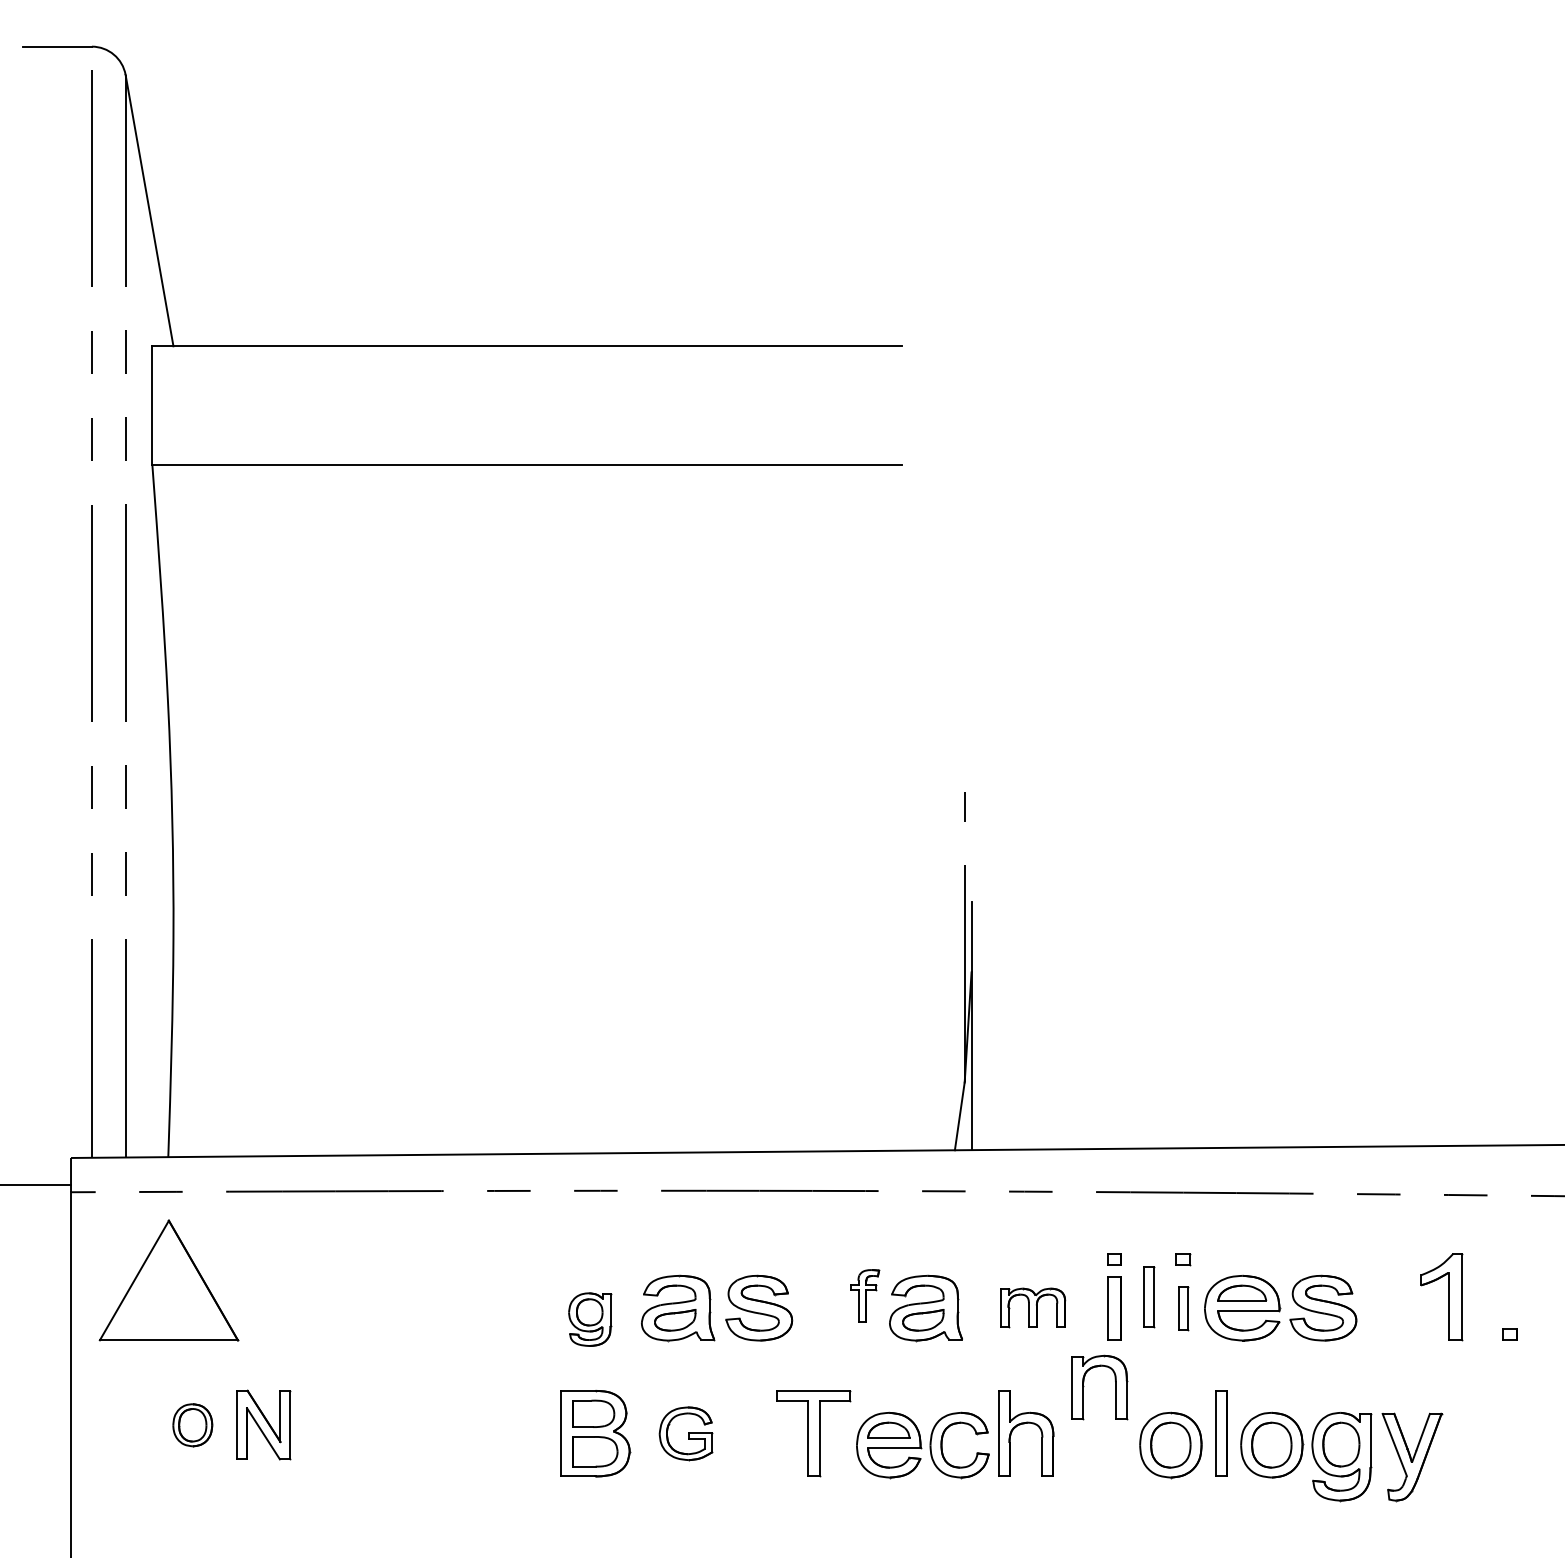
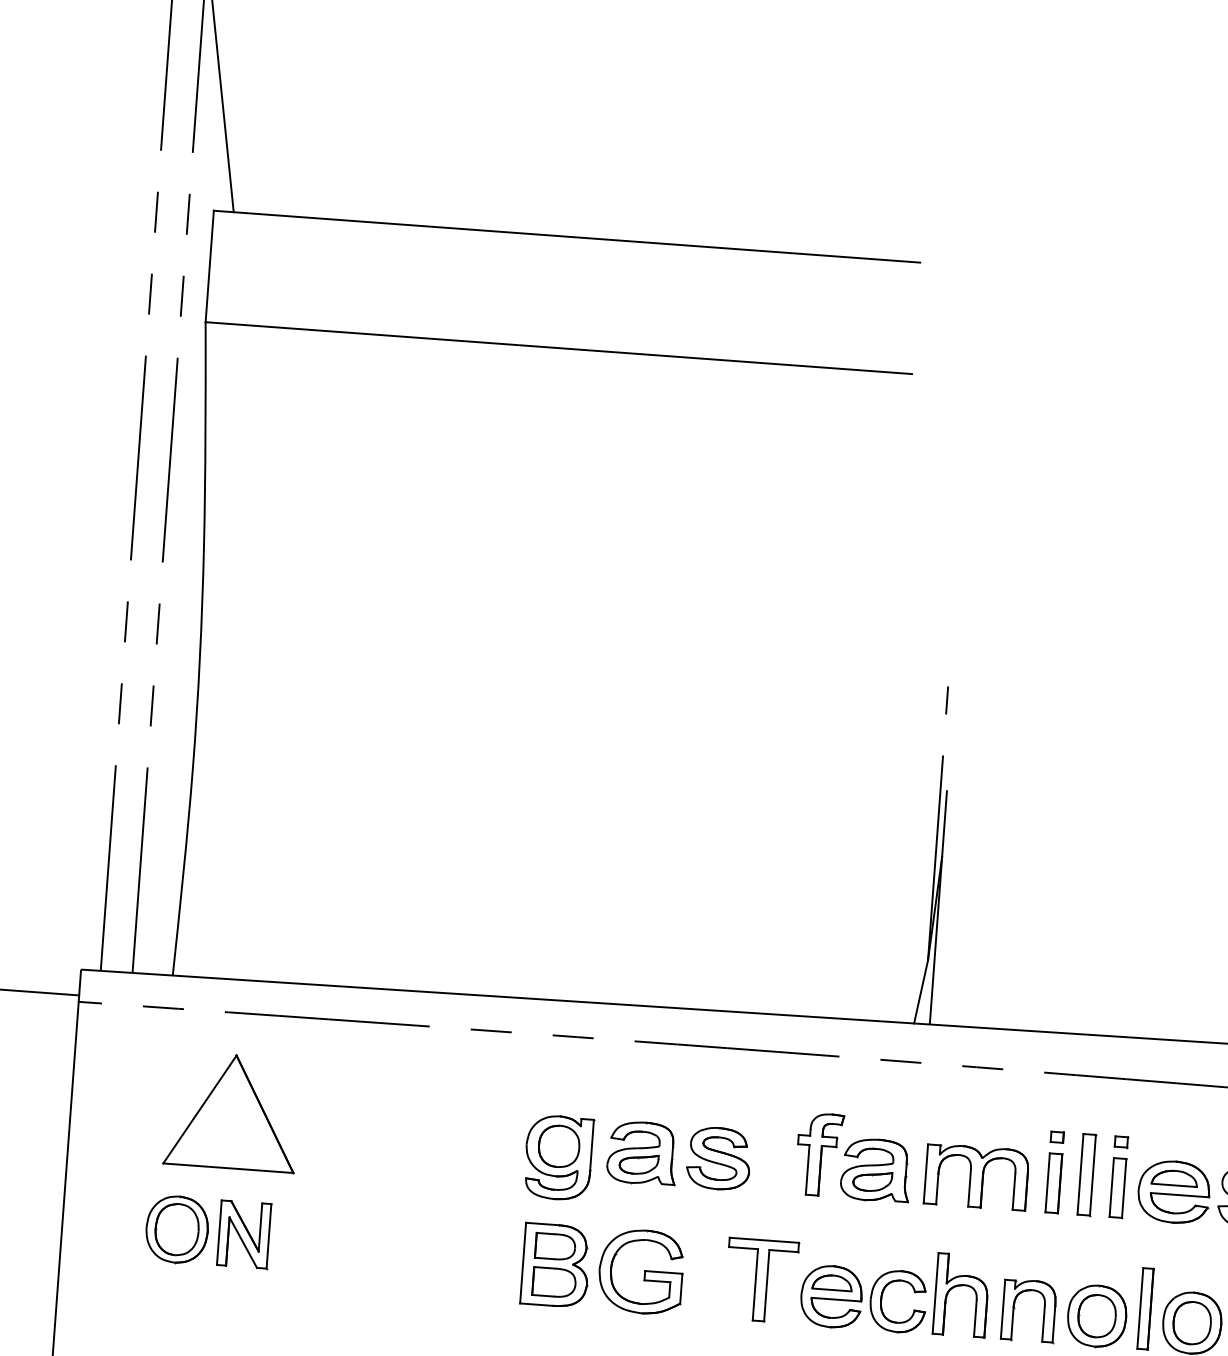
part: (168, 1280) -> (232, 1111), moved
part: (865, 1295) -> (819, 1154), size x1.67
part: (1149, 1297) -> (1087, 1175), size x1.43
part: (1032, 1307) -> (976, 1176), size x1.67
part: (1183, 1308) -> (1118, 1188), size x1.43
part: (589, 1319) -> (558, 1157), size x1.67
part: (1084, 1386) -> (1014, 1308), moved
part: (192, 1425) -> (177, 1229), size x1.67
part: (686, 1433) -> (641, 1271), size x1.67

